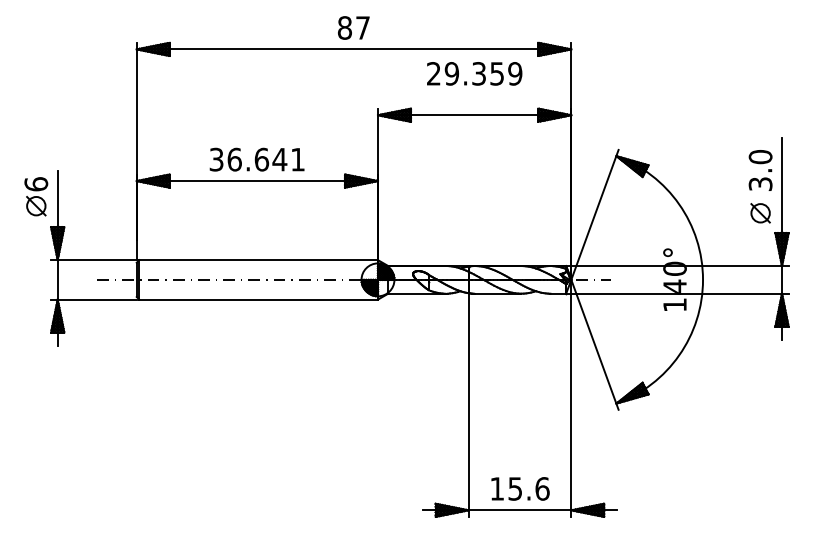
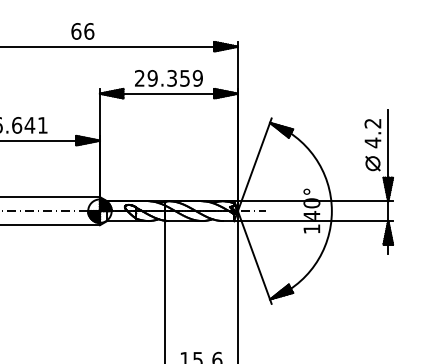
text: (354, 27) -> (83, 31), 87 -> 66
text: (474, 73) -> (168, 78), moved
text: (760, 170) -> (372, 133), 3.0 -> 4.2

